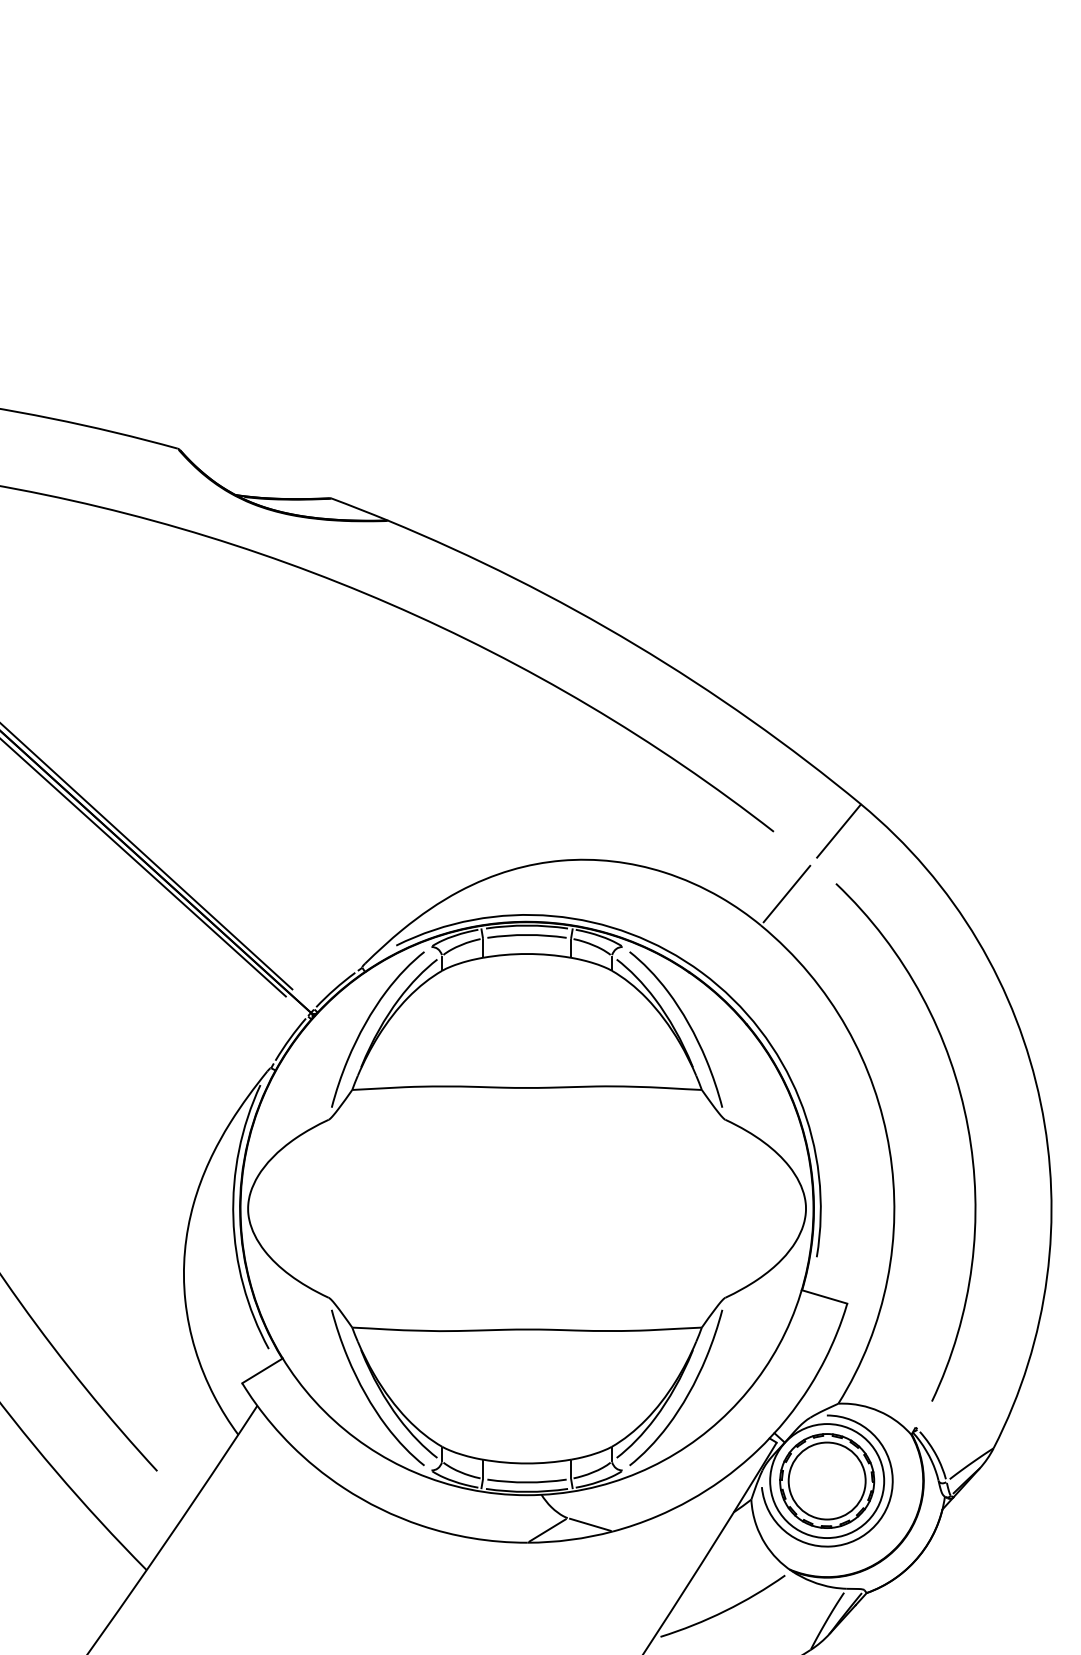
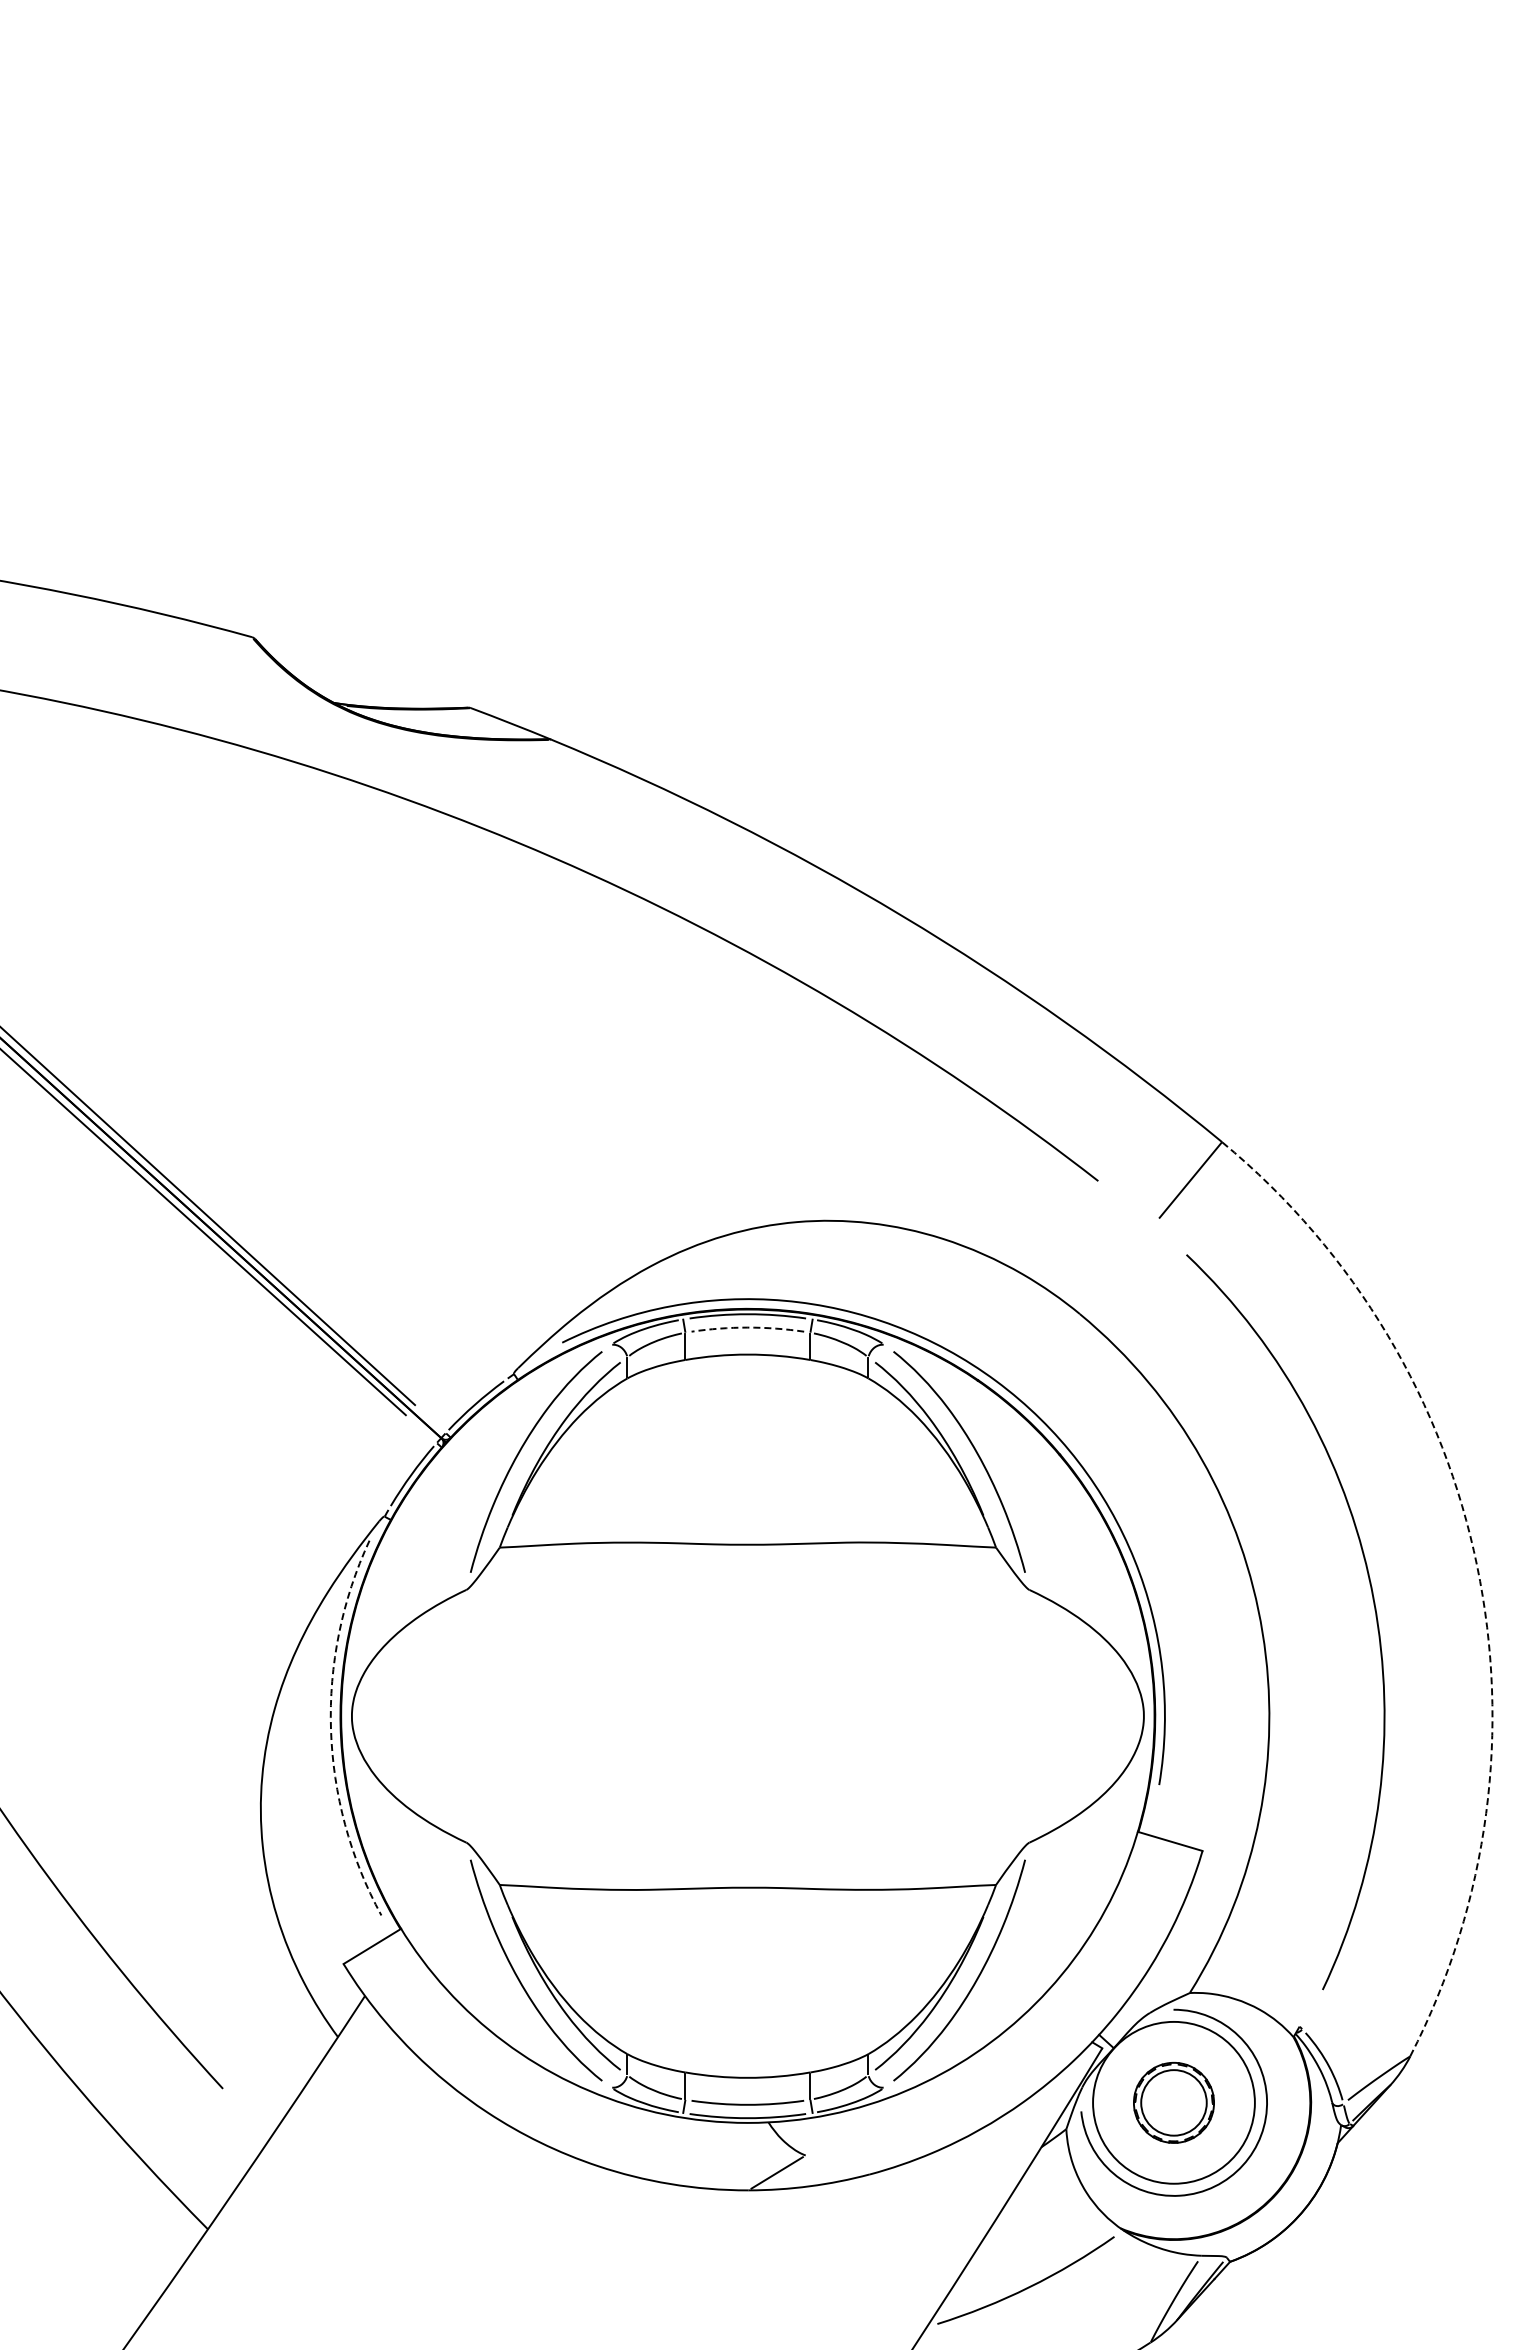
line: (786, 894) -> (1116, 1269), removed
arc: (526, 934) -> (747, 1327), solid -> dashed
arc: (1040, 1103) -> (1477, 1566), solid -> dashed
arc: (233, 1218) -> (330, 1729), solid -> dashed
part: (826, 1480) -> (1173, 2102), size x0.6
line: (590, 1524) -> (837, 2164), removed

